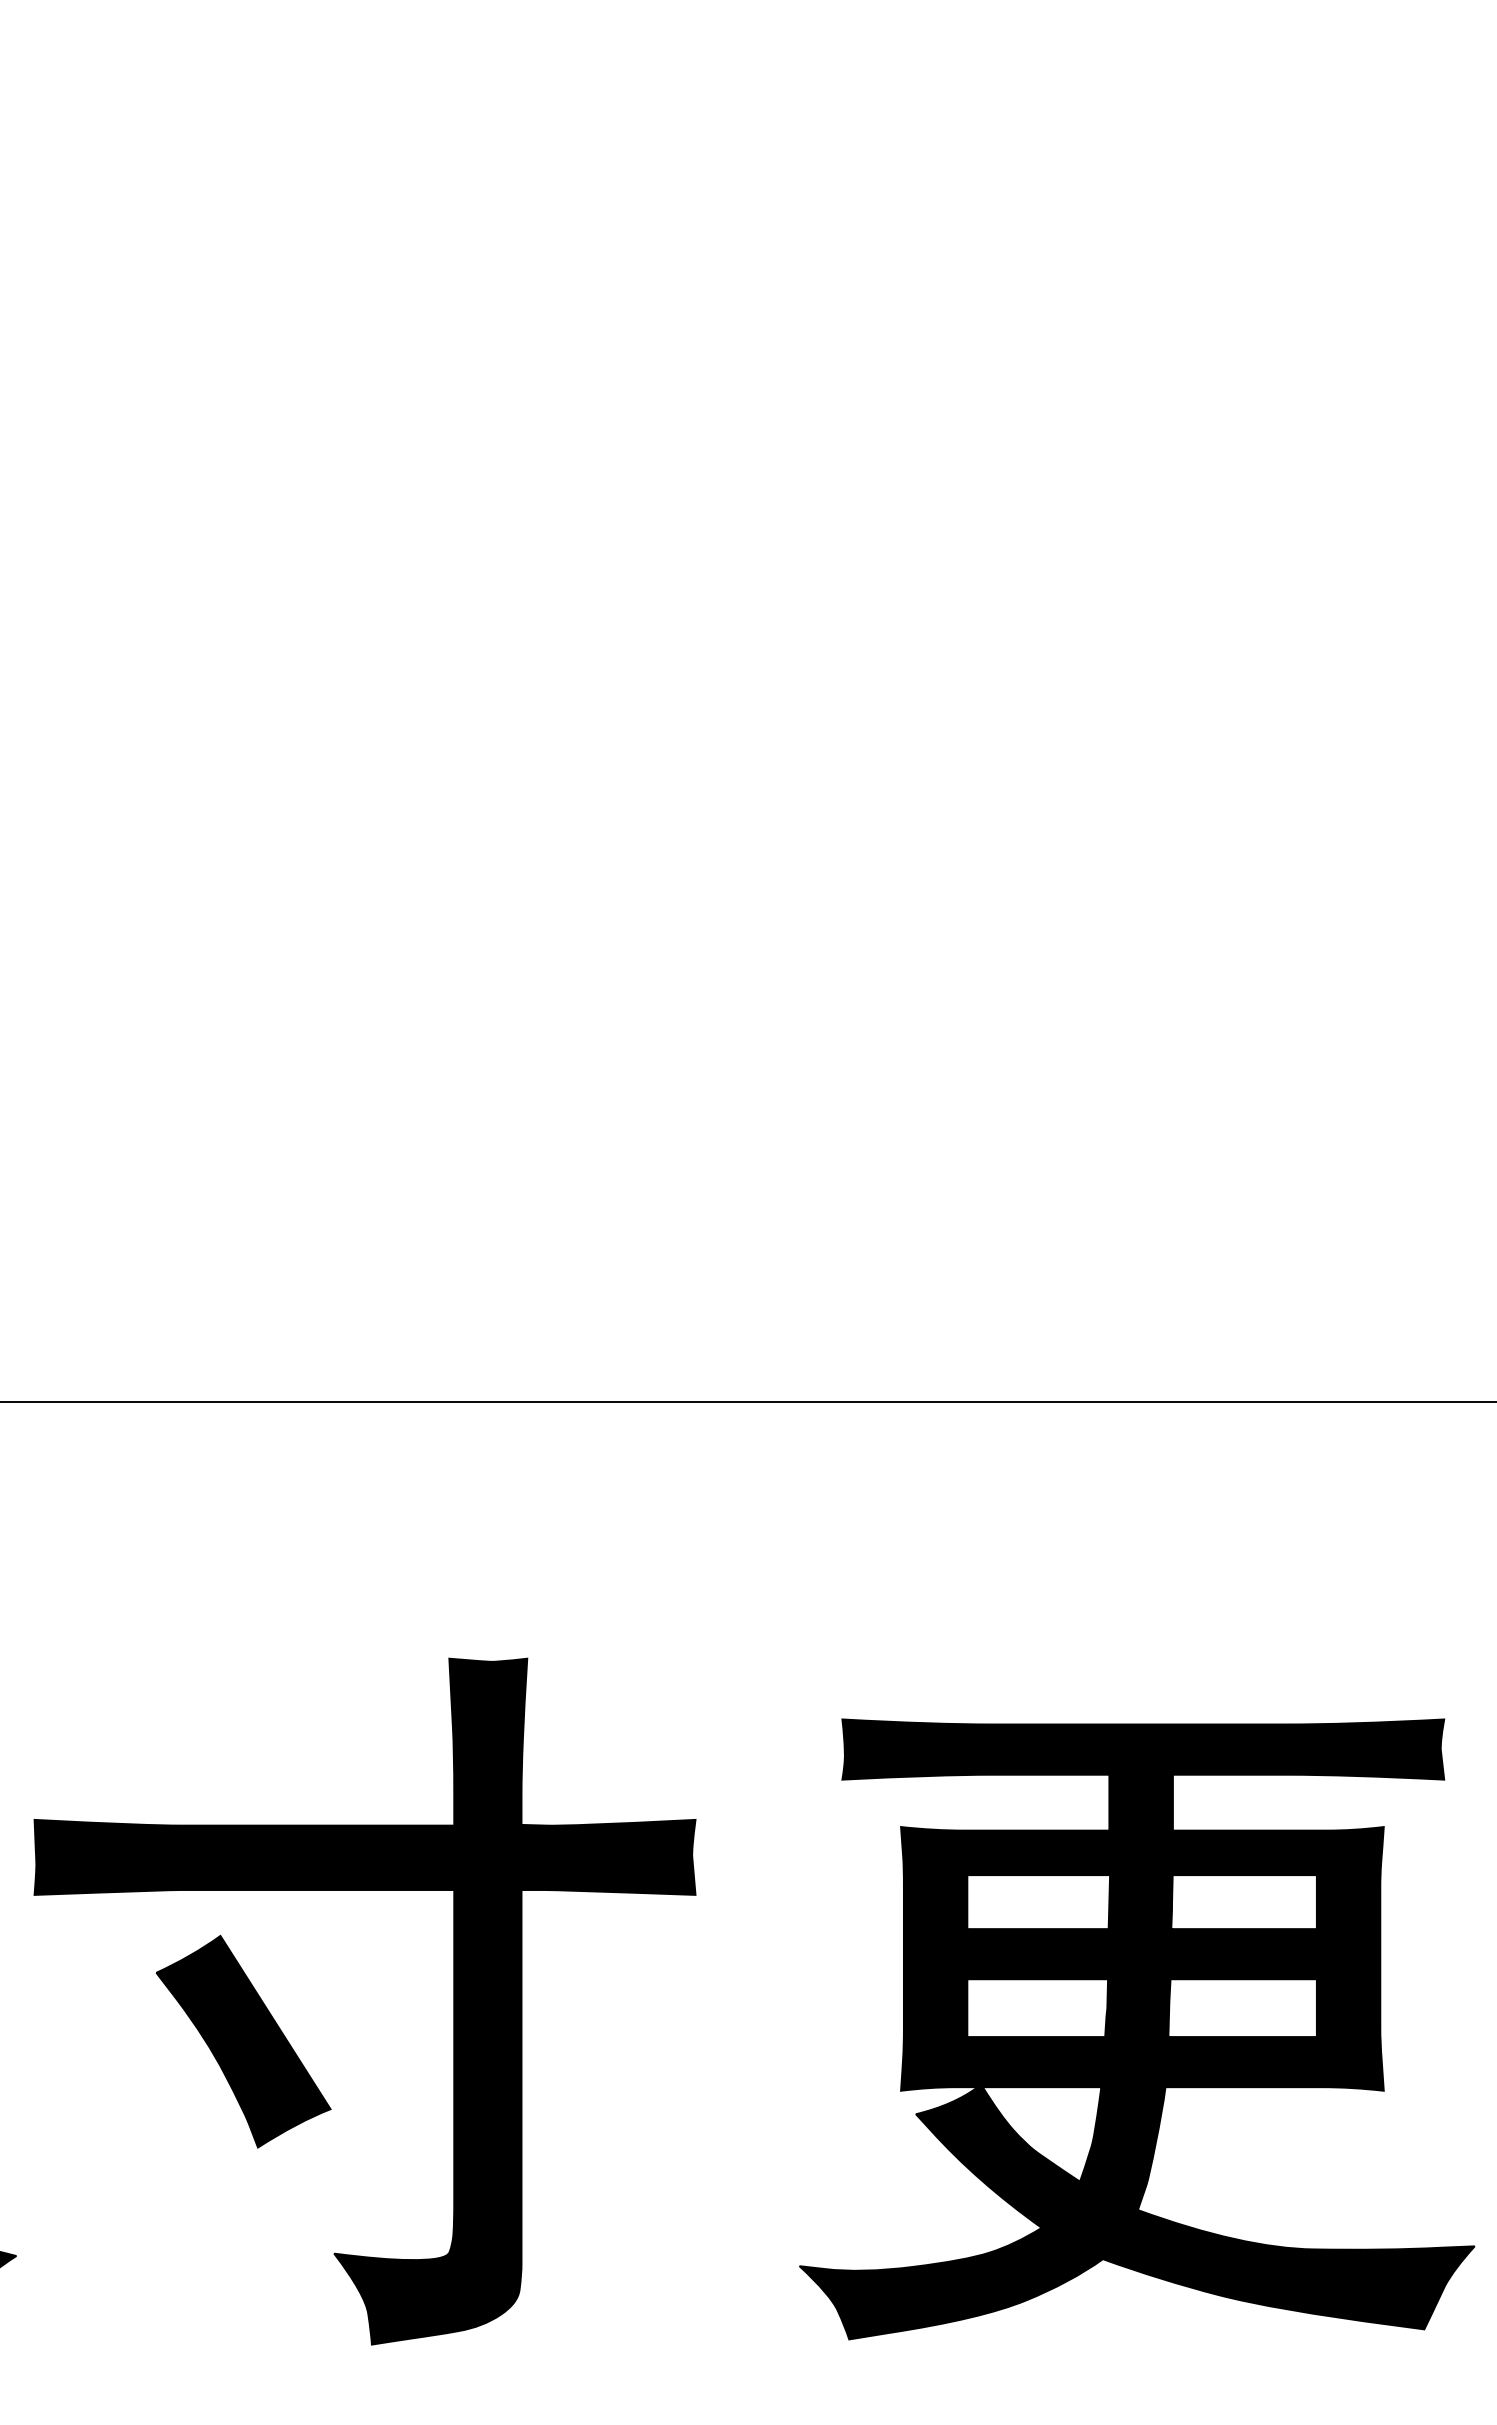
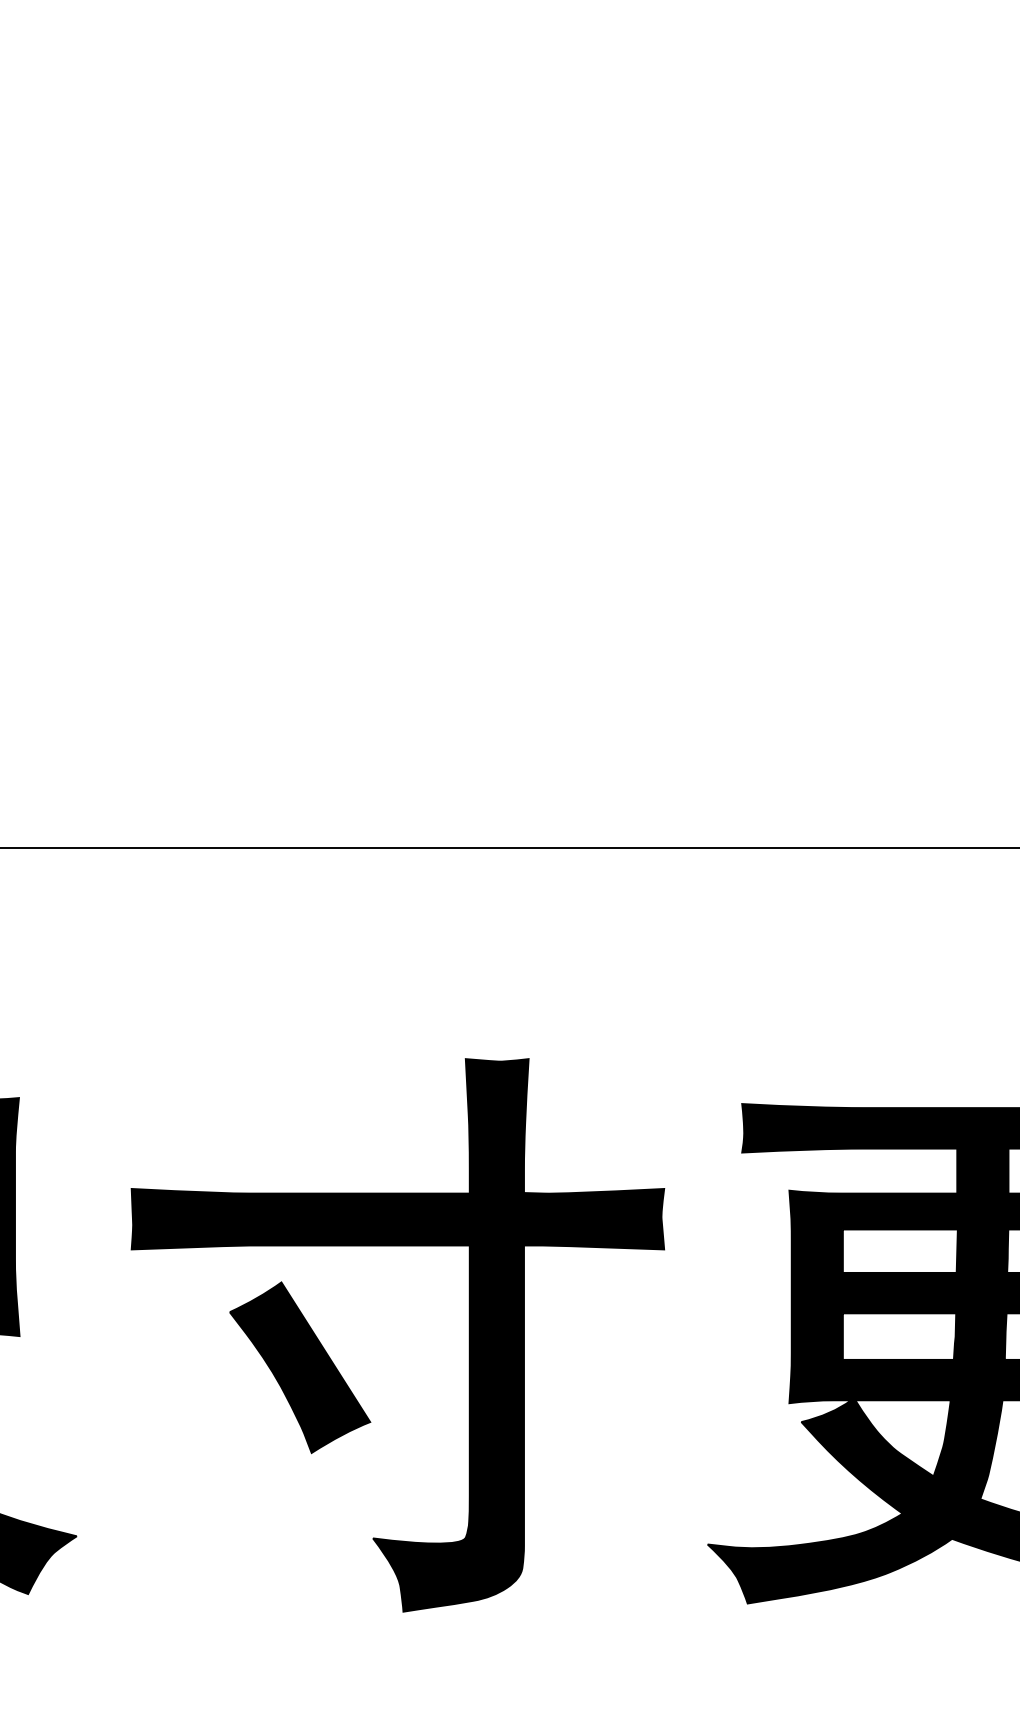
part: (293, 2048) -> (340, 1373), moved

